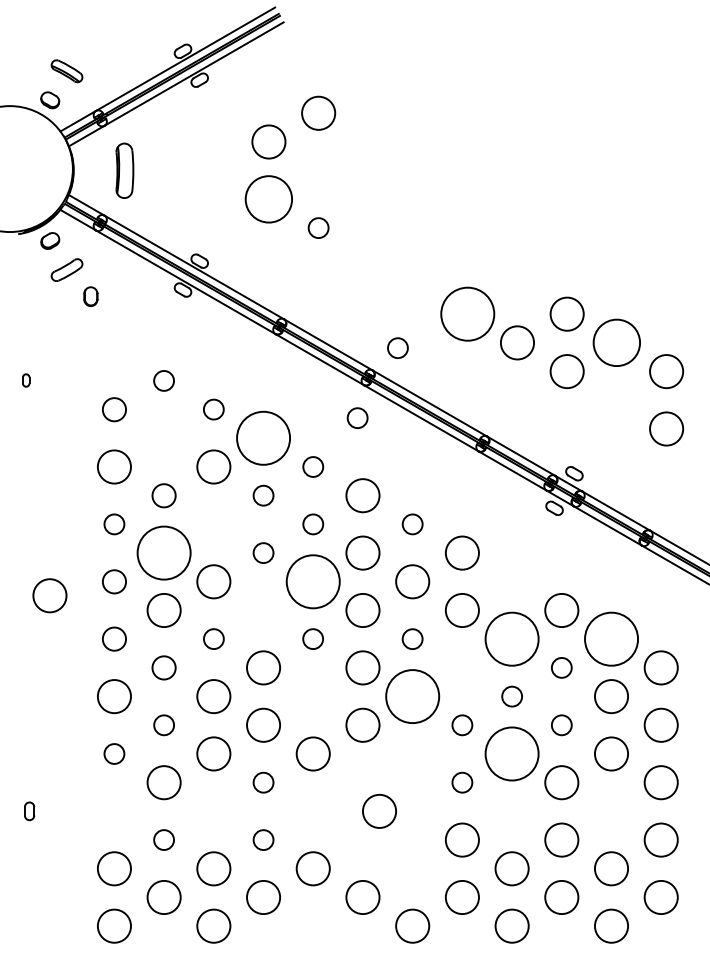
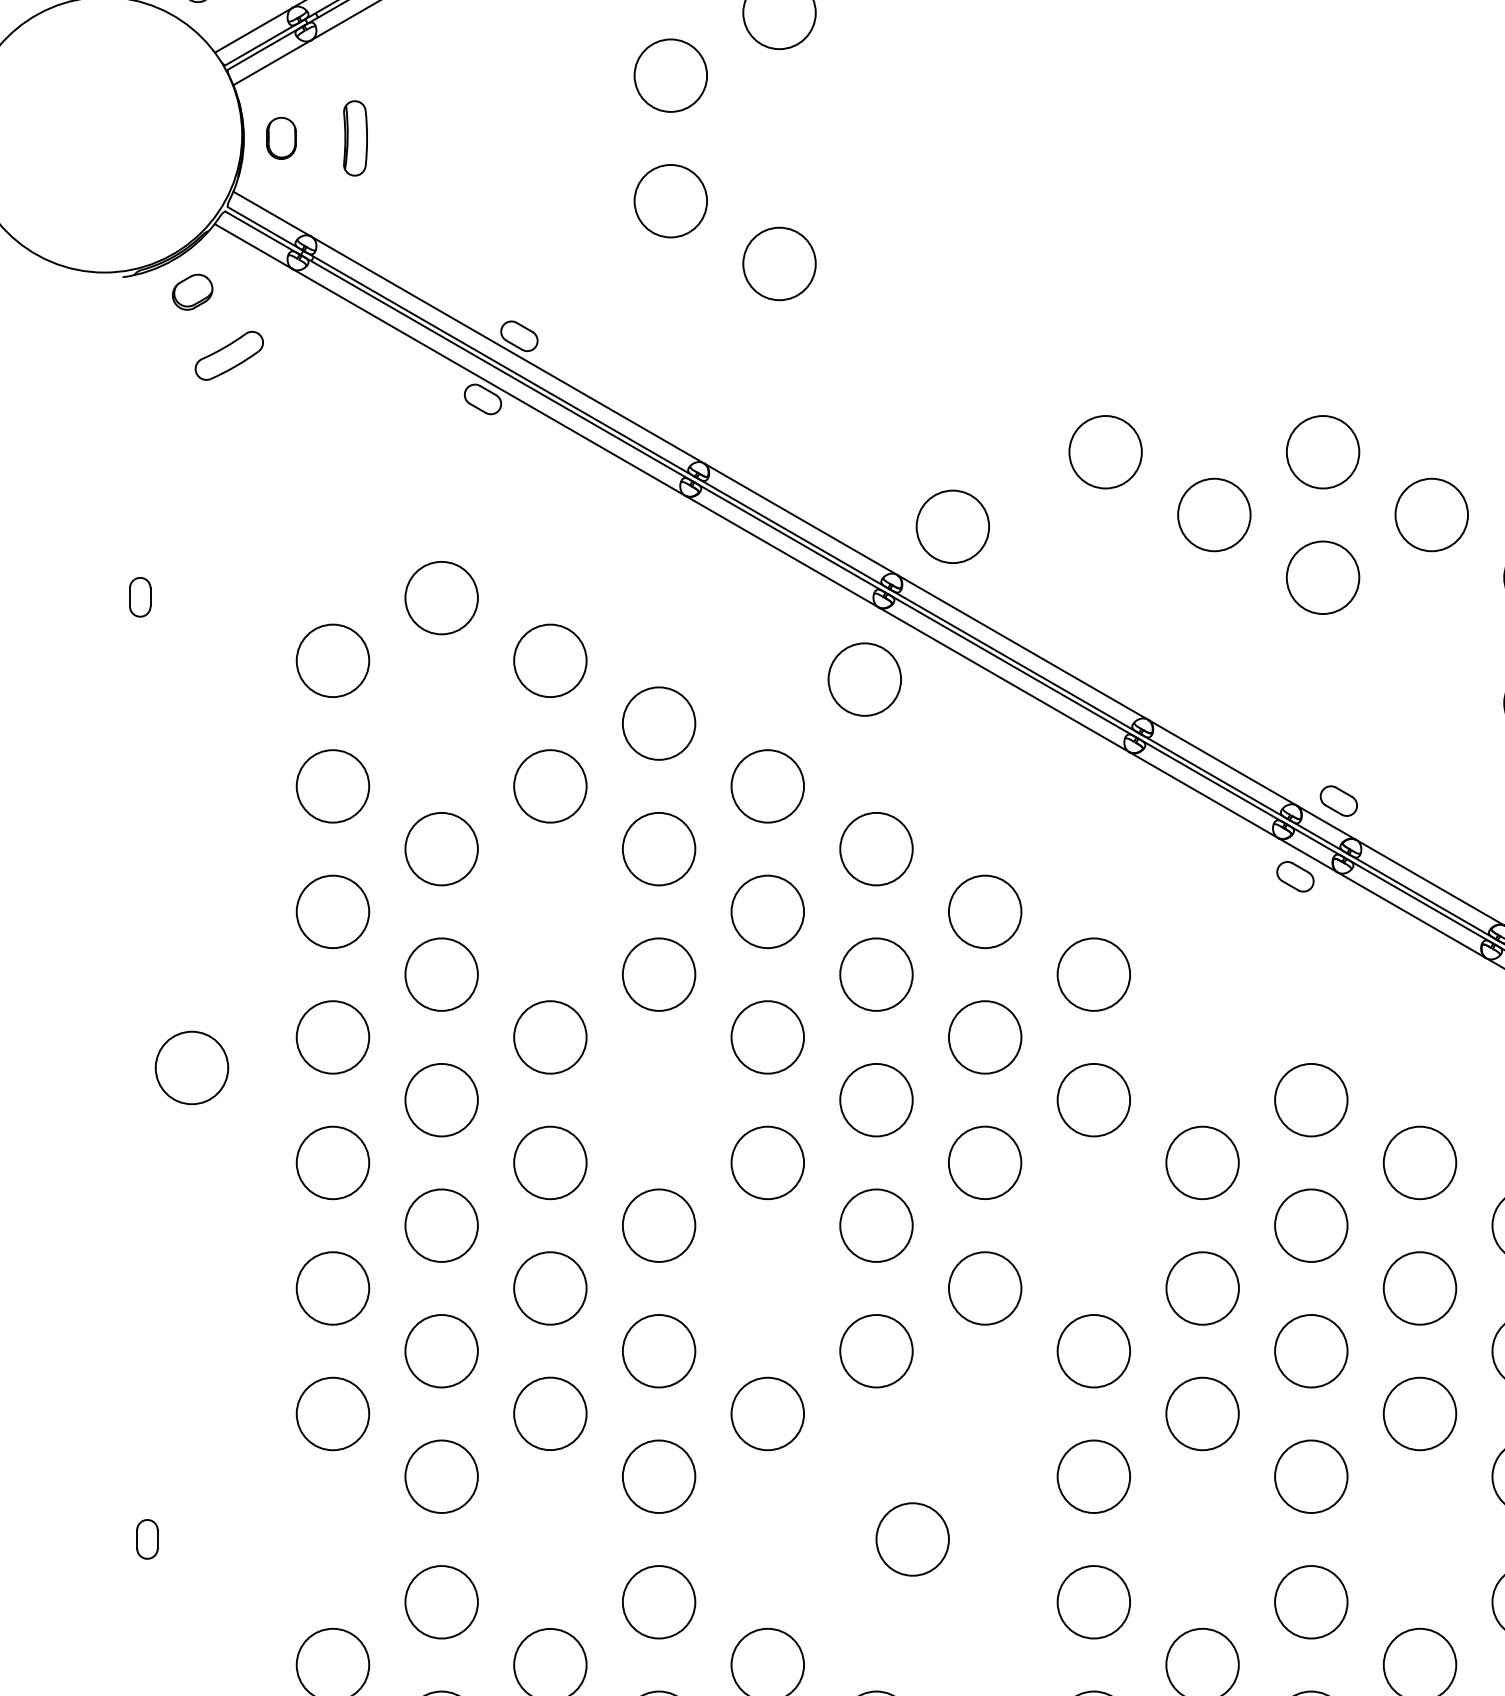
part: (124, 170) -> (354, 137), size x0.62
circle: (268, 199) -> (669, 201), size x0.71
circle: (318, 227) -> (779, 262), size x1.67
part: (90, 296) -> (280, 137), moved
circle: (467, 313) -> (1105, 450), size x0.62
circle: (616, 342) -> (1430, 514), size x0.71
circle: (397, 347) -> (951, 525), size x1.67
part: (25, 380) -> (138, 597), size x1.43
circle: (163, 380) -> (440, 597), size x1.67
circle: (114, 409) -> (333, 660), size x1.43
circle: (213, 409) -> (549, 660), size x1.67
circle: (357, 417) -> (864, 678), size x1.67
circle: (263, 437) -> (658, 721), size x0.62
circle: (312, 466) -> (766, 785), size x1.67
circle: (163, 495) -> (440, 848), size x1.43
circle: (263, 495) -> (658, 848), size x1.67
circle: (114, 523) -> (333, 909), size x1.67
circle: (312, 523) -> (766, 909), size x1.67
circle: (412, 523) -> (984, 909), size x1.67
circle: (163, 552) -> (440, 973), size x0.62
circle: (263, 552) -> (658, 973), size x1.67
circle: (114, 581) -> (333, 1036), size x1.43
circle: (312, 581) -> (766, 1036), size x0.62
circle: (114, 638) -> (333, 1161), size x1.43
circle: (213, 638) -> (549, 1161), size x1.67
circle: (312, 638) -> (766, 1161), size x1.67
circle: (412, 638) -> (984, 1161), size x1.67
circle: (511, 638) -> (1201, 1161), size x0.62
circle: (611, 638) -> (1419, 1161), size x0.62
circle: (163, 667) -> (440, 1224), size x1.43
circle: (561, 667) -> (1310, 1224), size x1.67
circle: (412, 696) -> (984, 1288), size x0.62
circle: (511, 696) -> (1201, 1288), size x1.67
circle: (163, 724) -> (440, 1349), size x1.67
circle: (461, 724) -> (1091, 1349), size x1.67
circle: (561, 724) -> (1310, 1349), size x1.67
circle: (114, 753) -> (333, 1412), size x1.67
circle: (511, 753) -> (1201, 1412), size x0.62
circle: (263, 782) -> (658, 1476), size x1.67
circle: (461, 782) -> (1091, 1476), size x1.67
circle: (163, 839) -> (440, 1600), size x1.67
circle: (263, 839) -> (658, 1600), size x1.67

